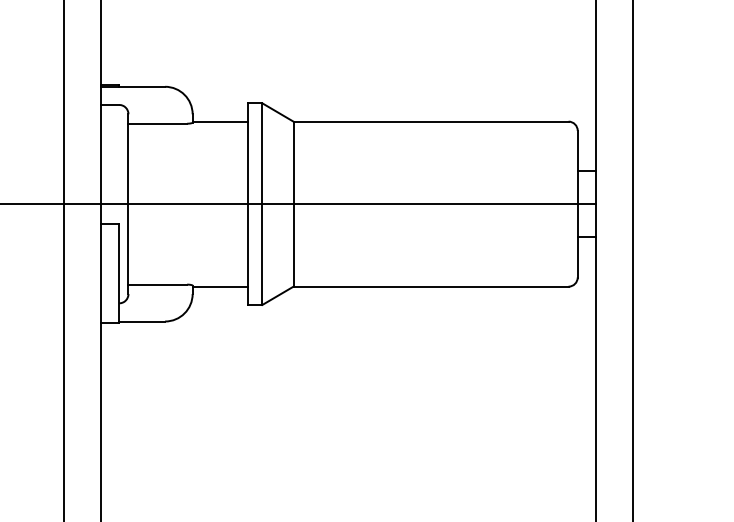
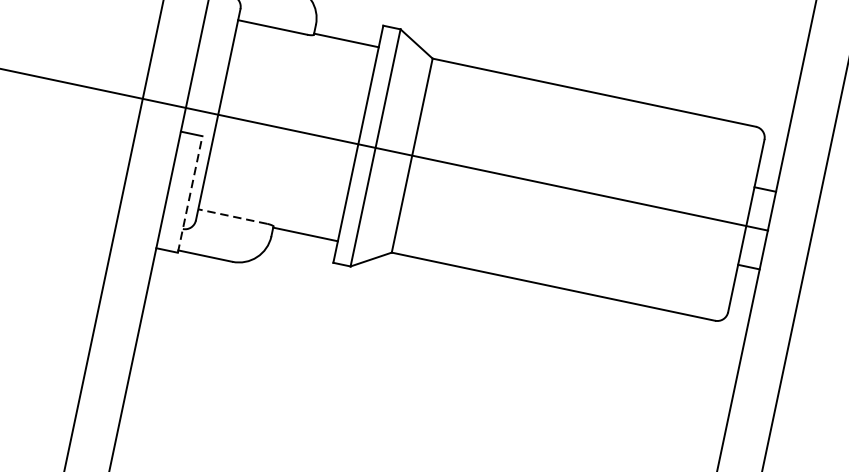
line: (119, 273) -> (190, 194), solid -> dashed
line: (157, 284) -> (232, 216), solid -> dashed

